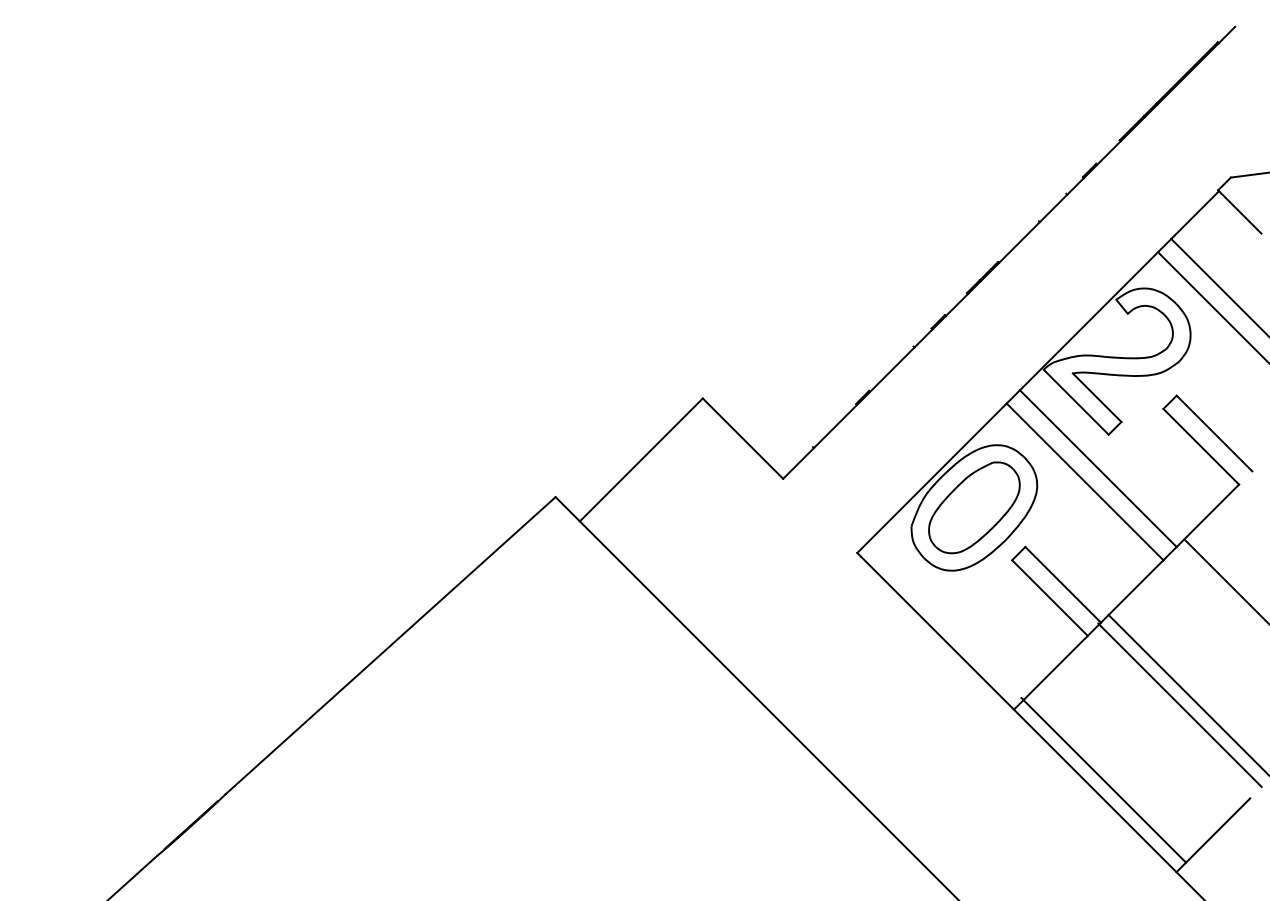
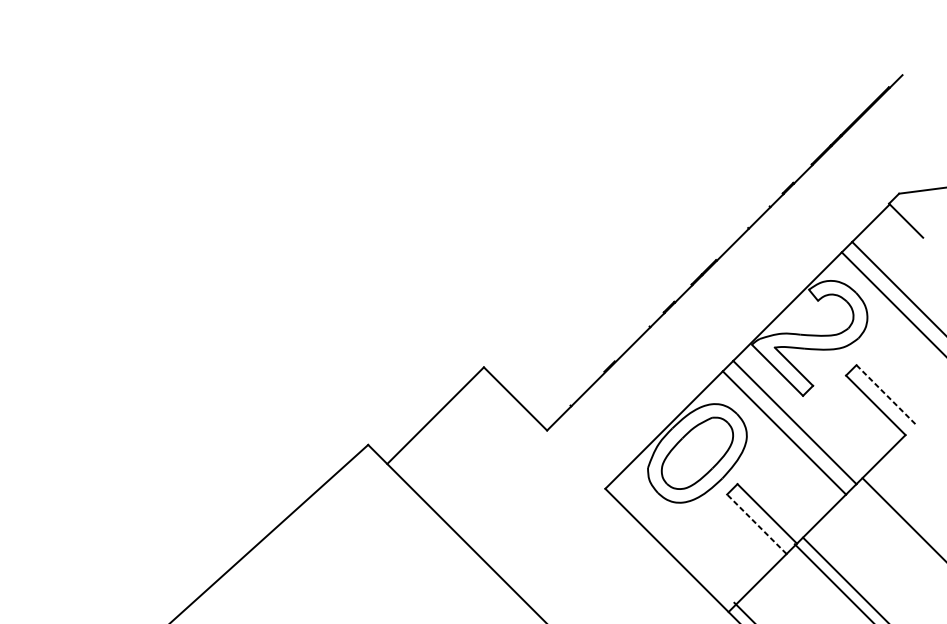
line: (1214, 433) -> (886, 394), solid -> dashed
line: (1049, 597) -> (756, 523), solid -> dashed

